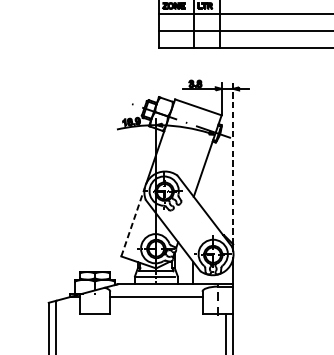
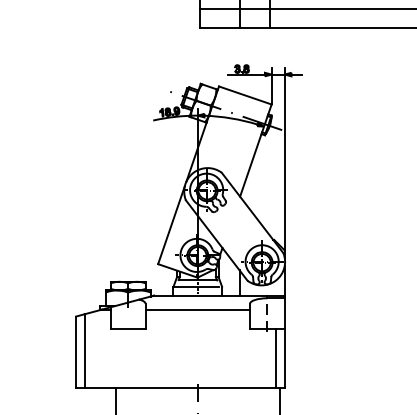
line: (233, 163) -> (284, 158), dashed -> solid
line: (133, 221) -> (171, 224), dashed -> solid

